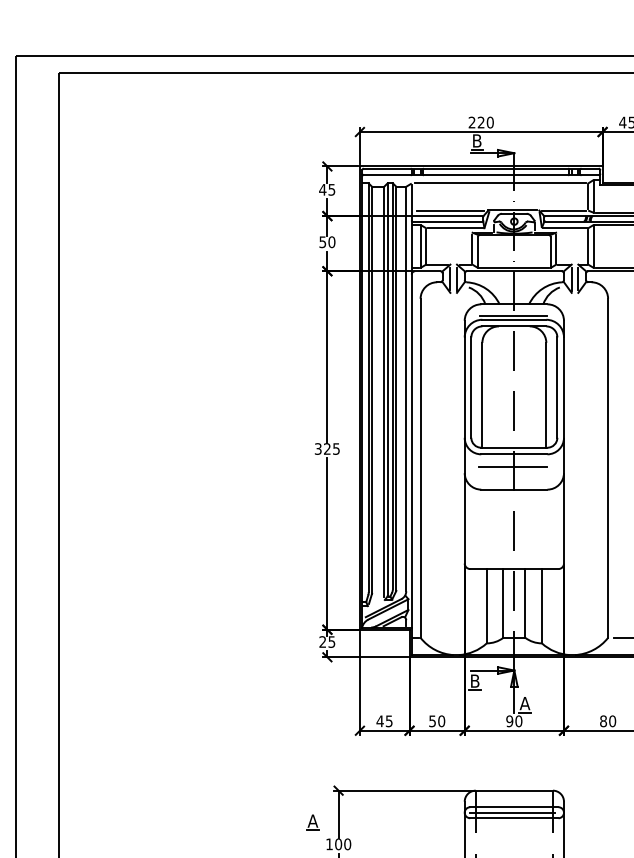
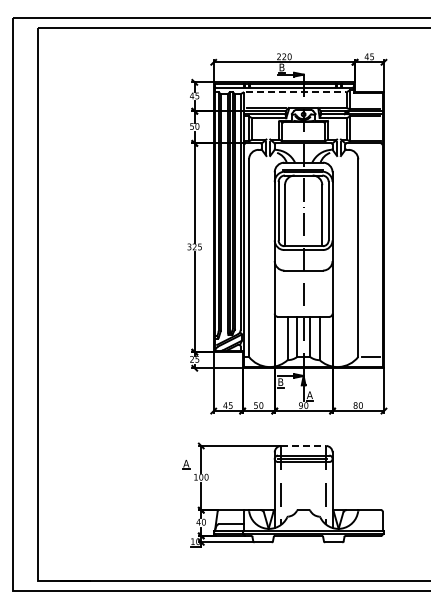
line: (500, 183) -> (295, 92), solid -> dashed
line: (512, 467) -> (302, 257), removed
line: (515, 789) -> (304, 445), solid -> dashed

